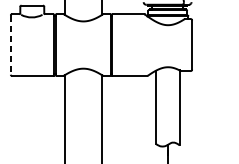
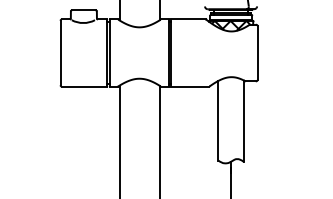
hatch: (168, 19) -> (231, 25), added
line: (10, 45) -> (60, 53), dashed -> solid

